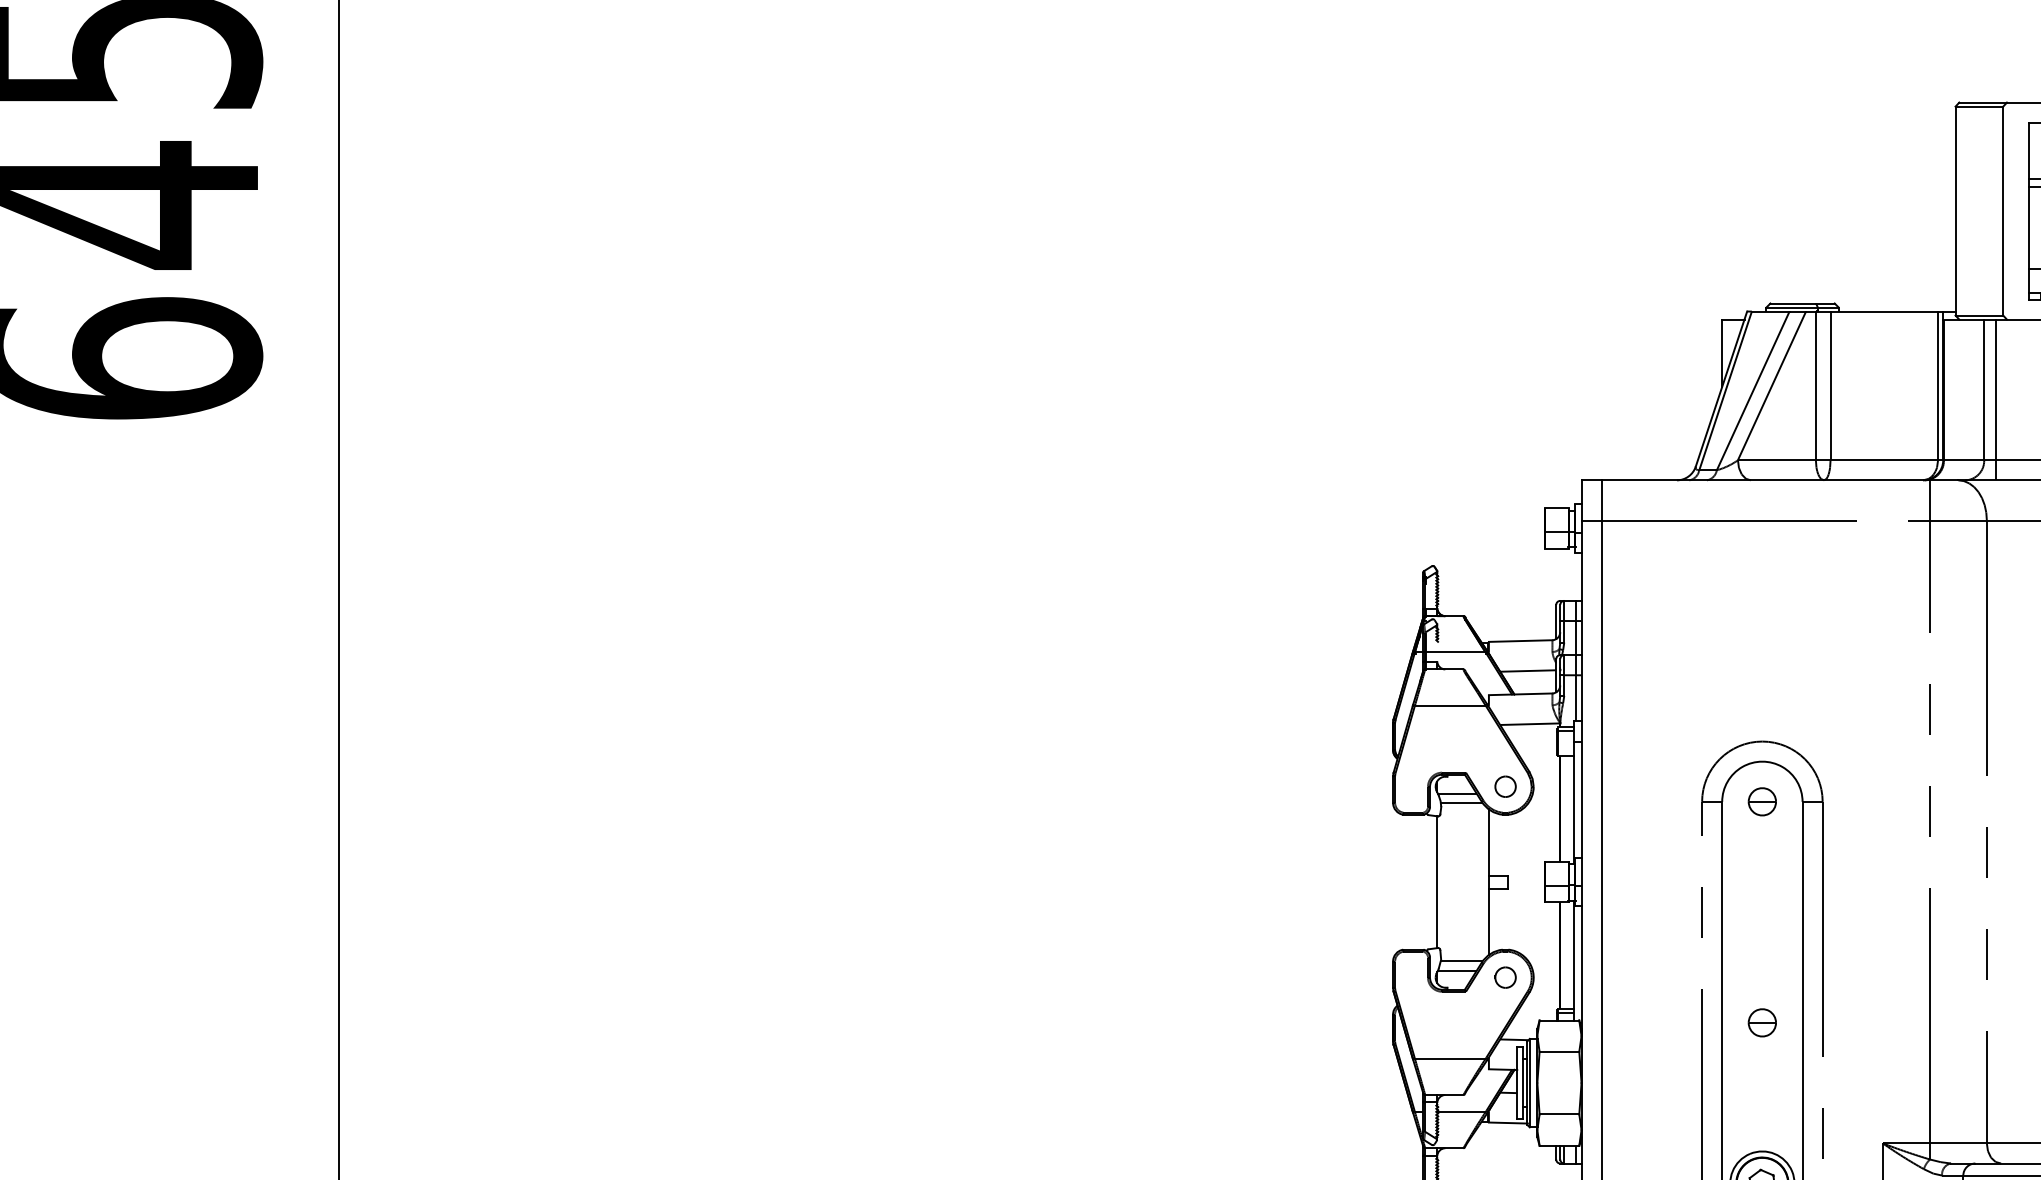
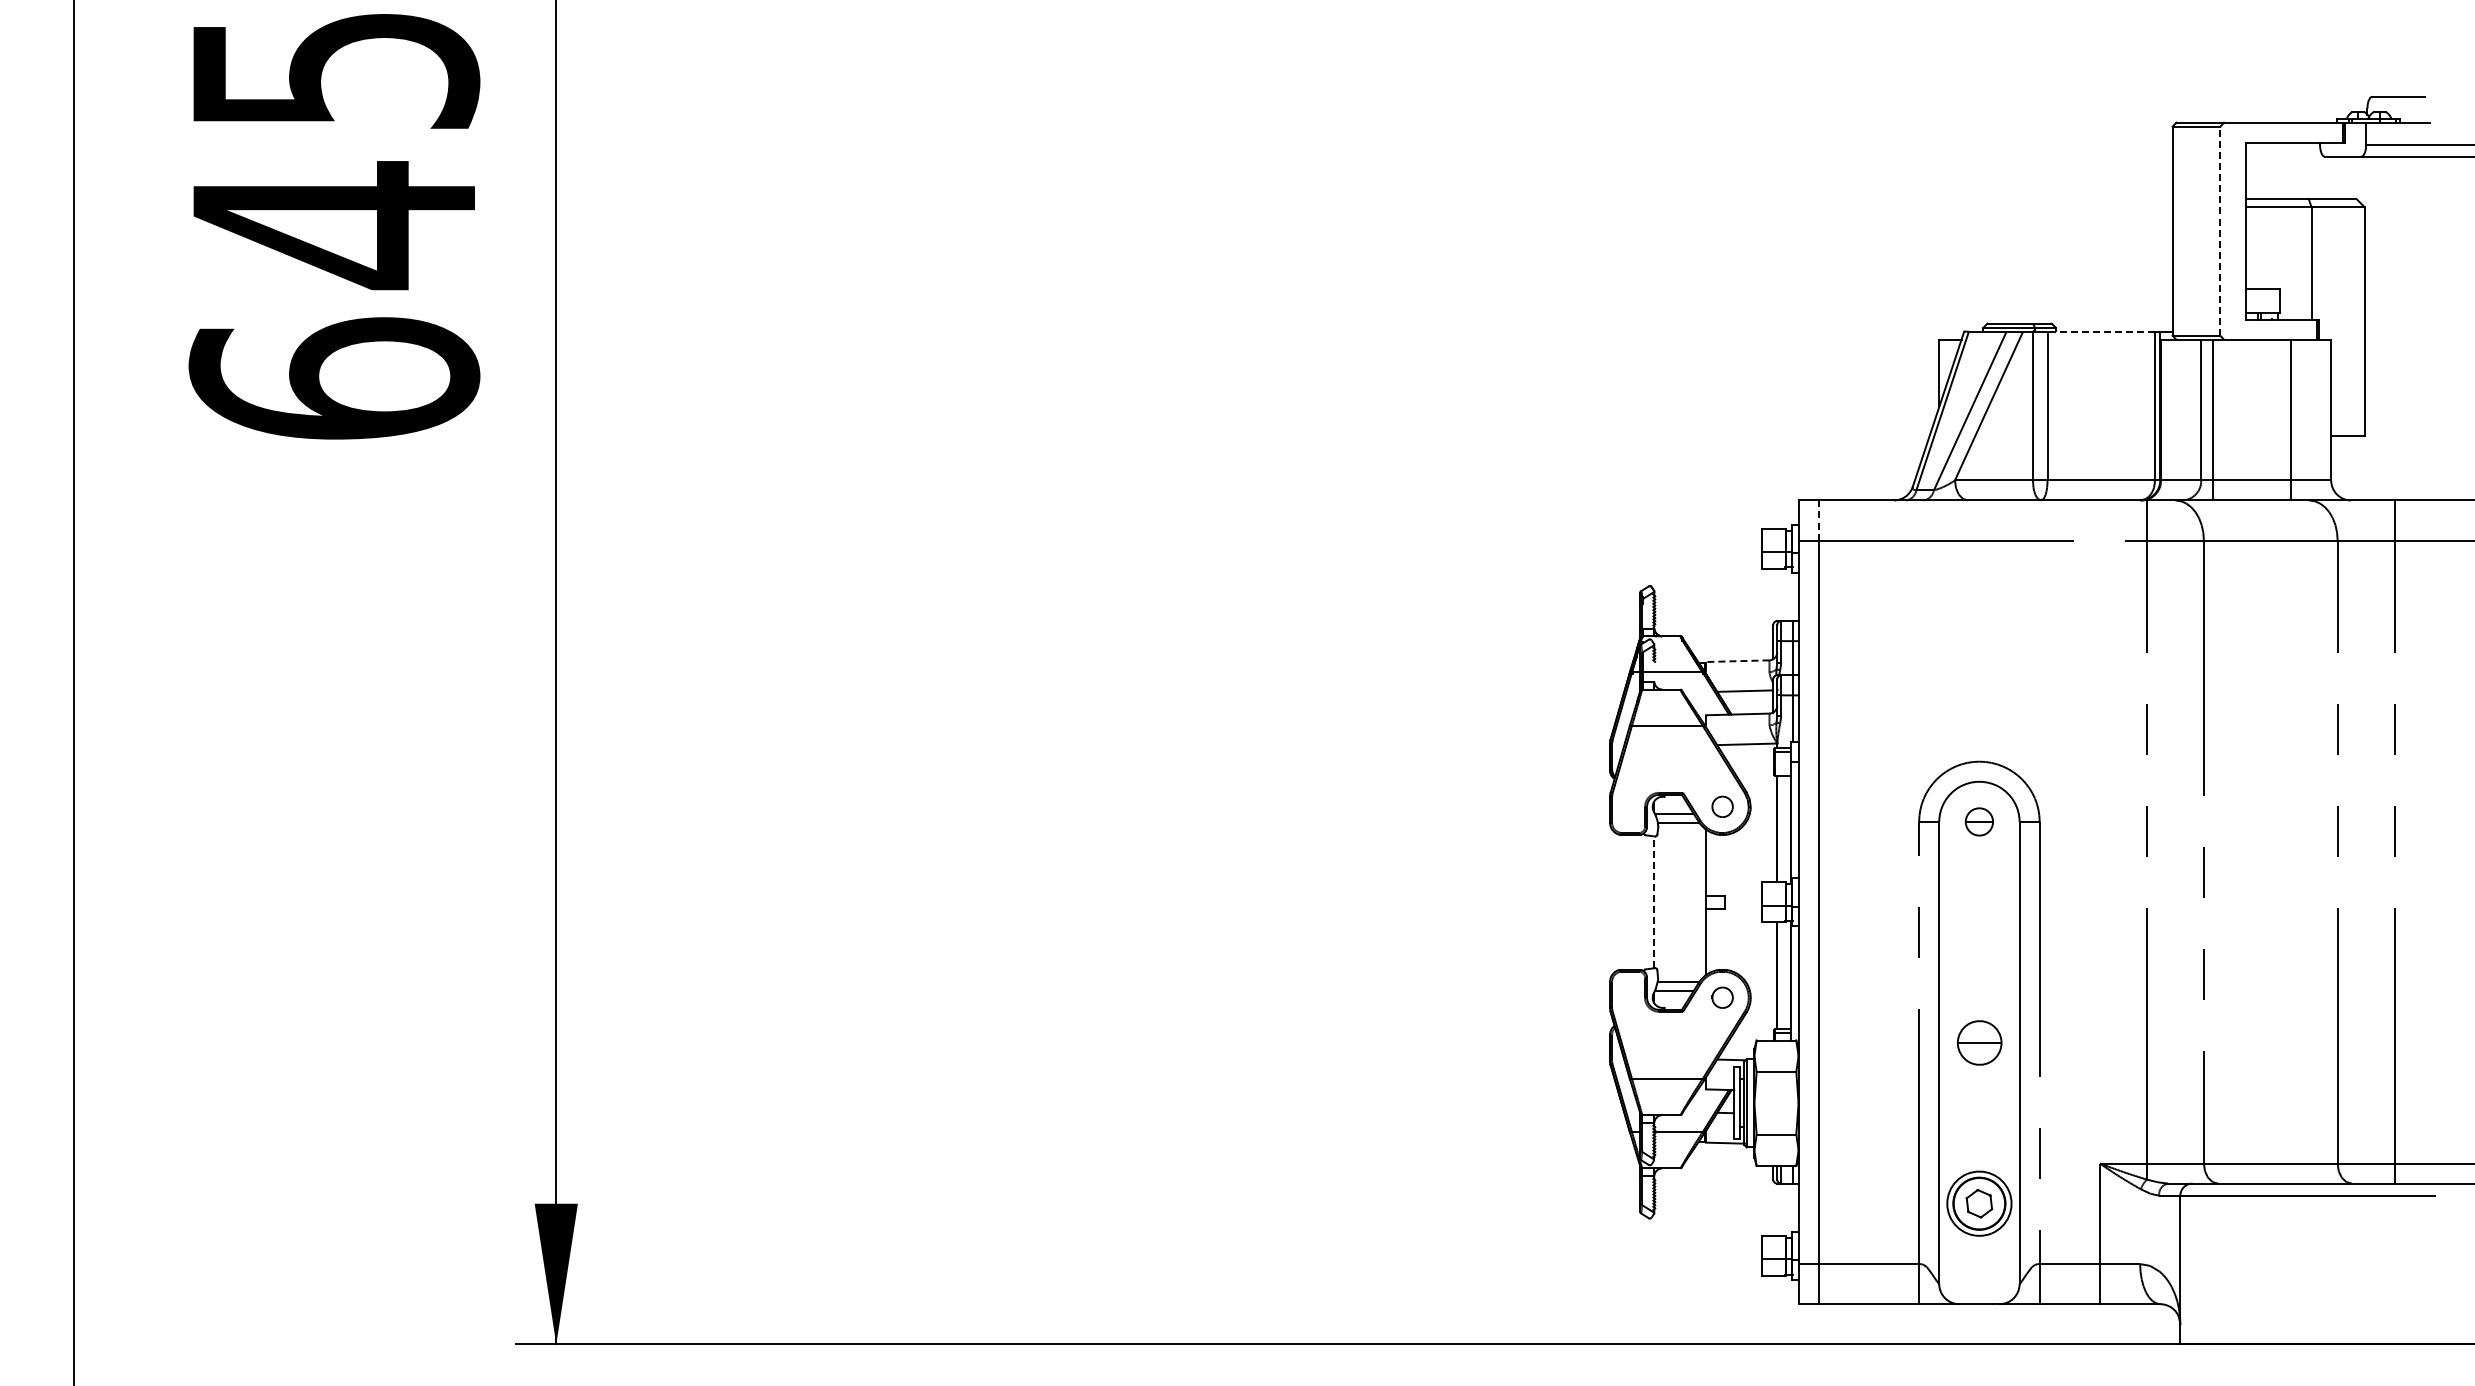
line: (2003, 210) -> (2220, 230), solid -> dashed
line: (1884, 311) -> (2101, 331), solid -> dashed
line: (1601, 501) -> (1818, 521), solid -> dashed
line: (1520, 641) -> (1737, 661), solid -> dashed
line: (1437, 881) -> (1654, 901), solid -> dashed
part: (1761, 1022) -> (1978, 1042), size x1.6

